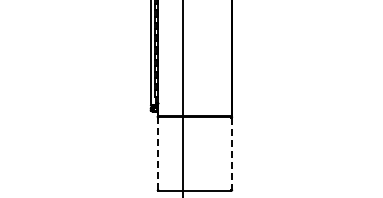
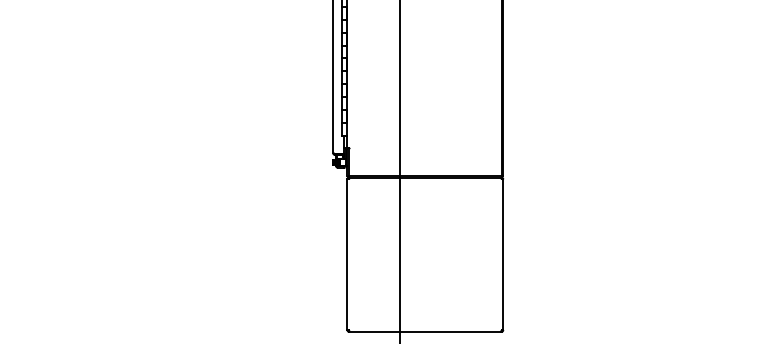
line: (157, 153) -> (347, 254), dashed -> solid
line: (232, 154) -> (503, 256), dashed -> solid

